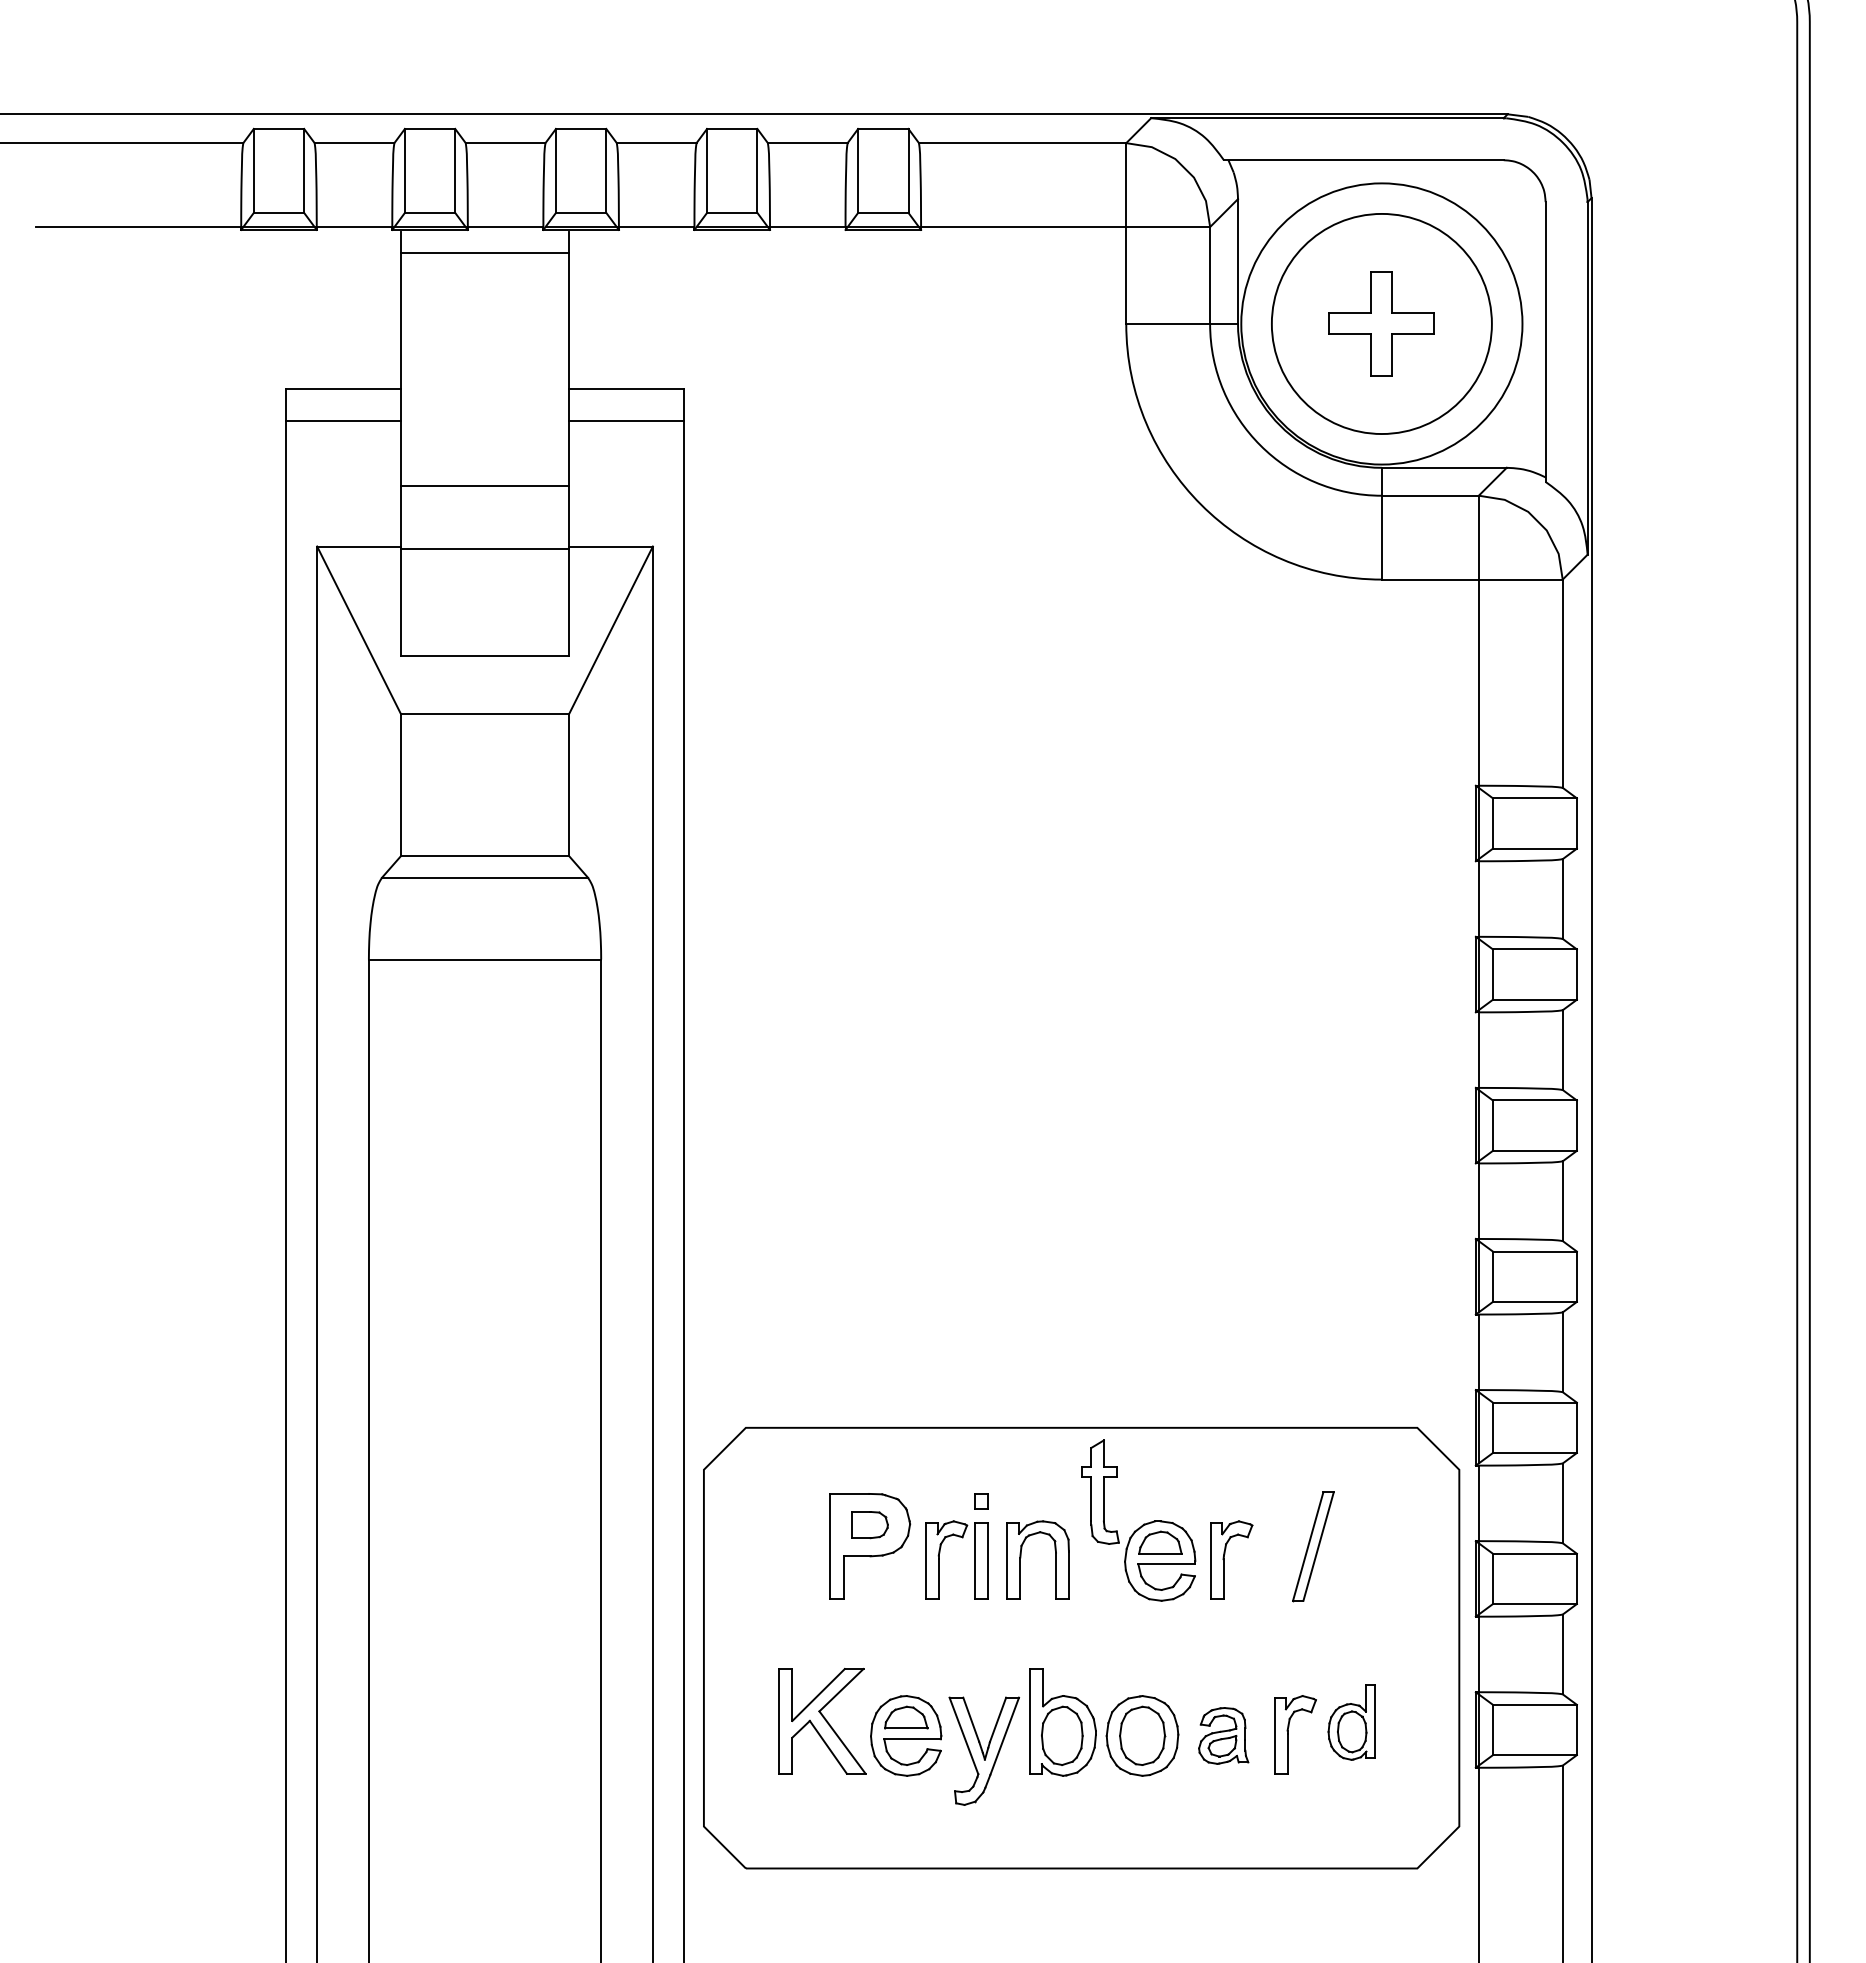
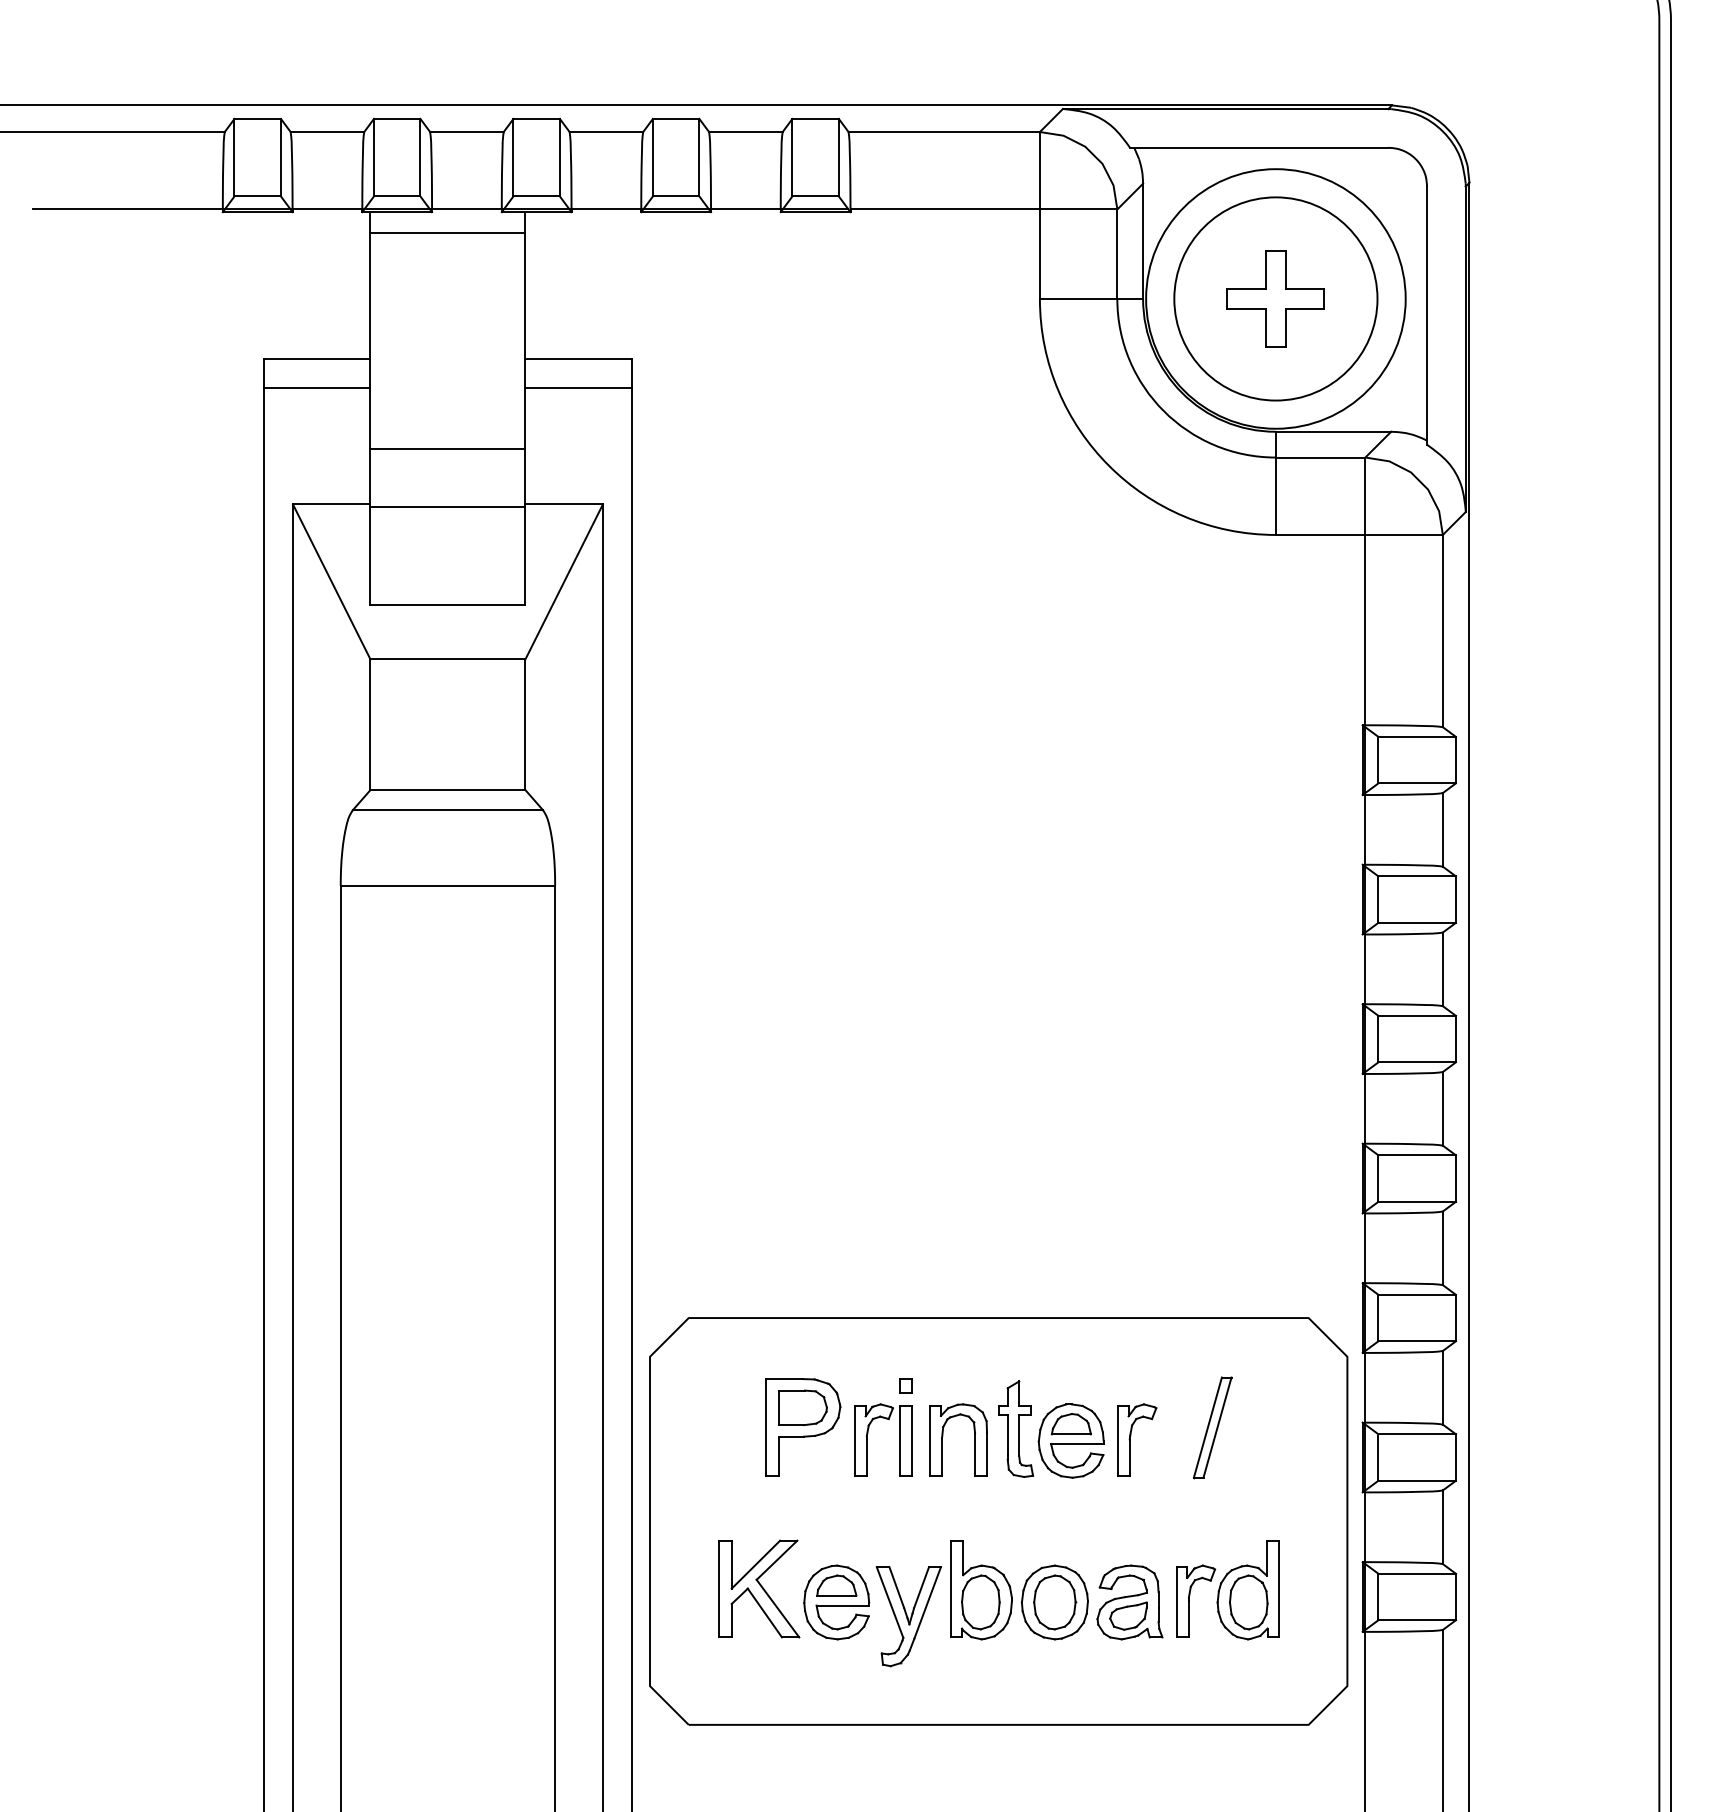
part: (1100, 1491) -> (1016, 1428), moved
part: (869, 1524) -> (802, 1407), size x1.43
part: (1351, 1722) -> (1247, 1590), size x1.43
part: (1223, 1735) -> (1129, 1602), size x1.43

